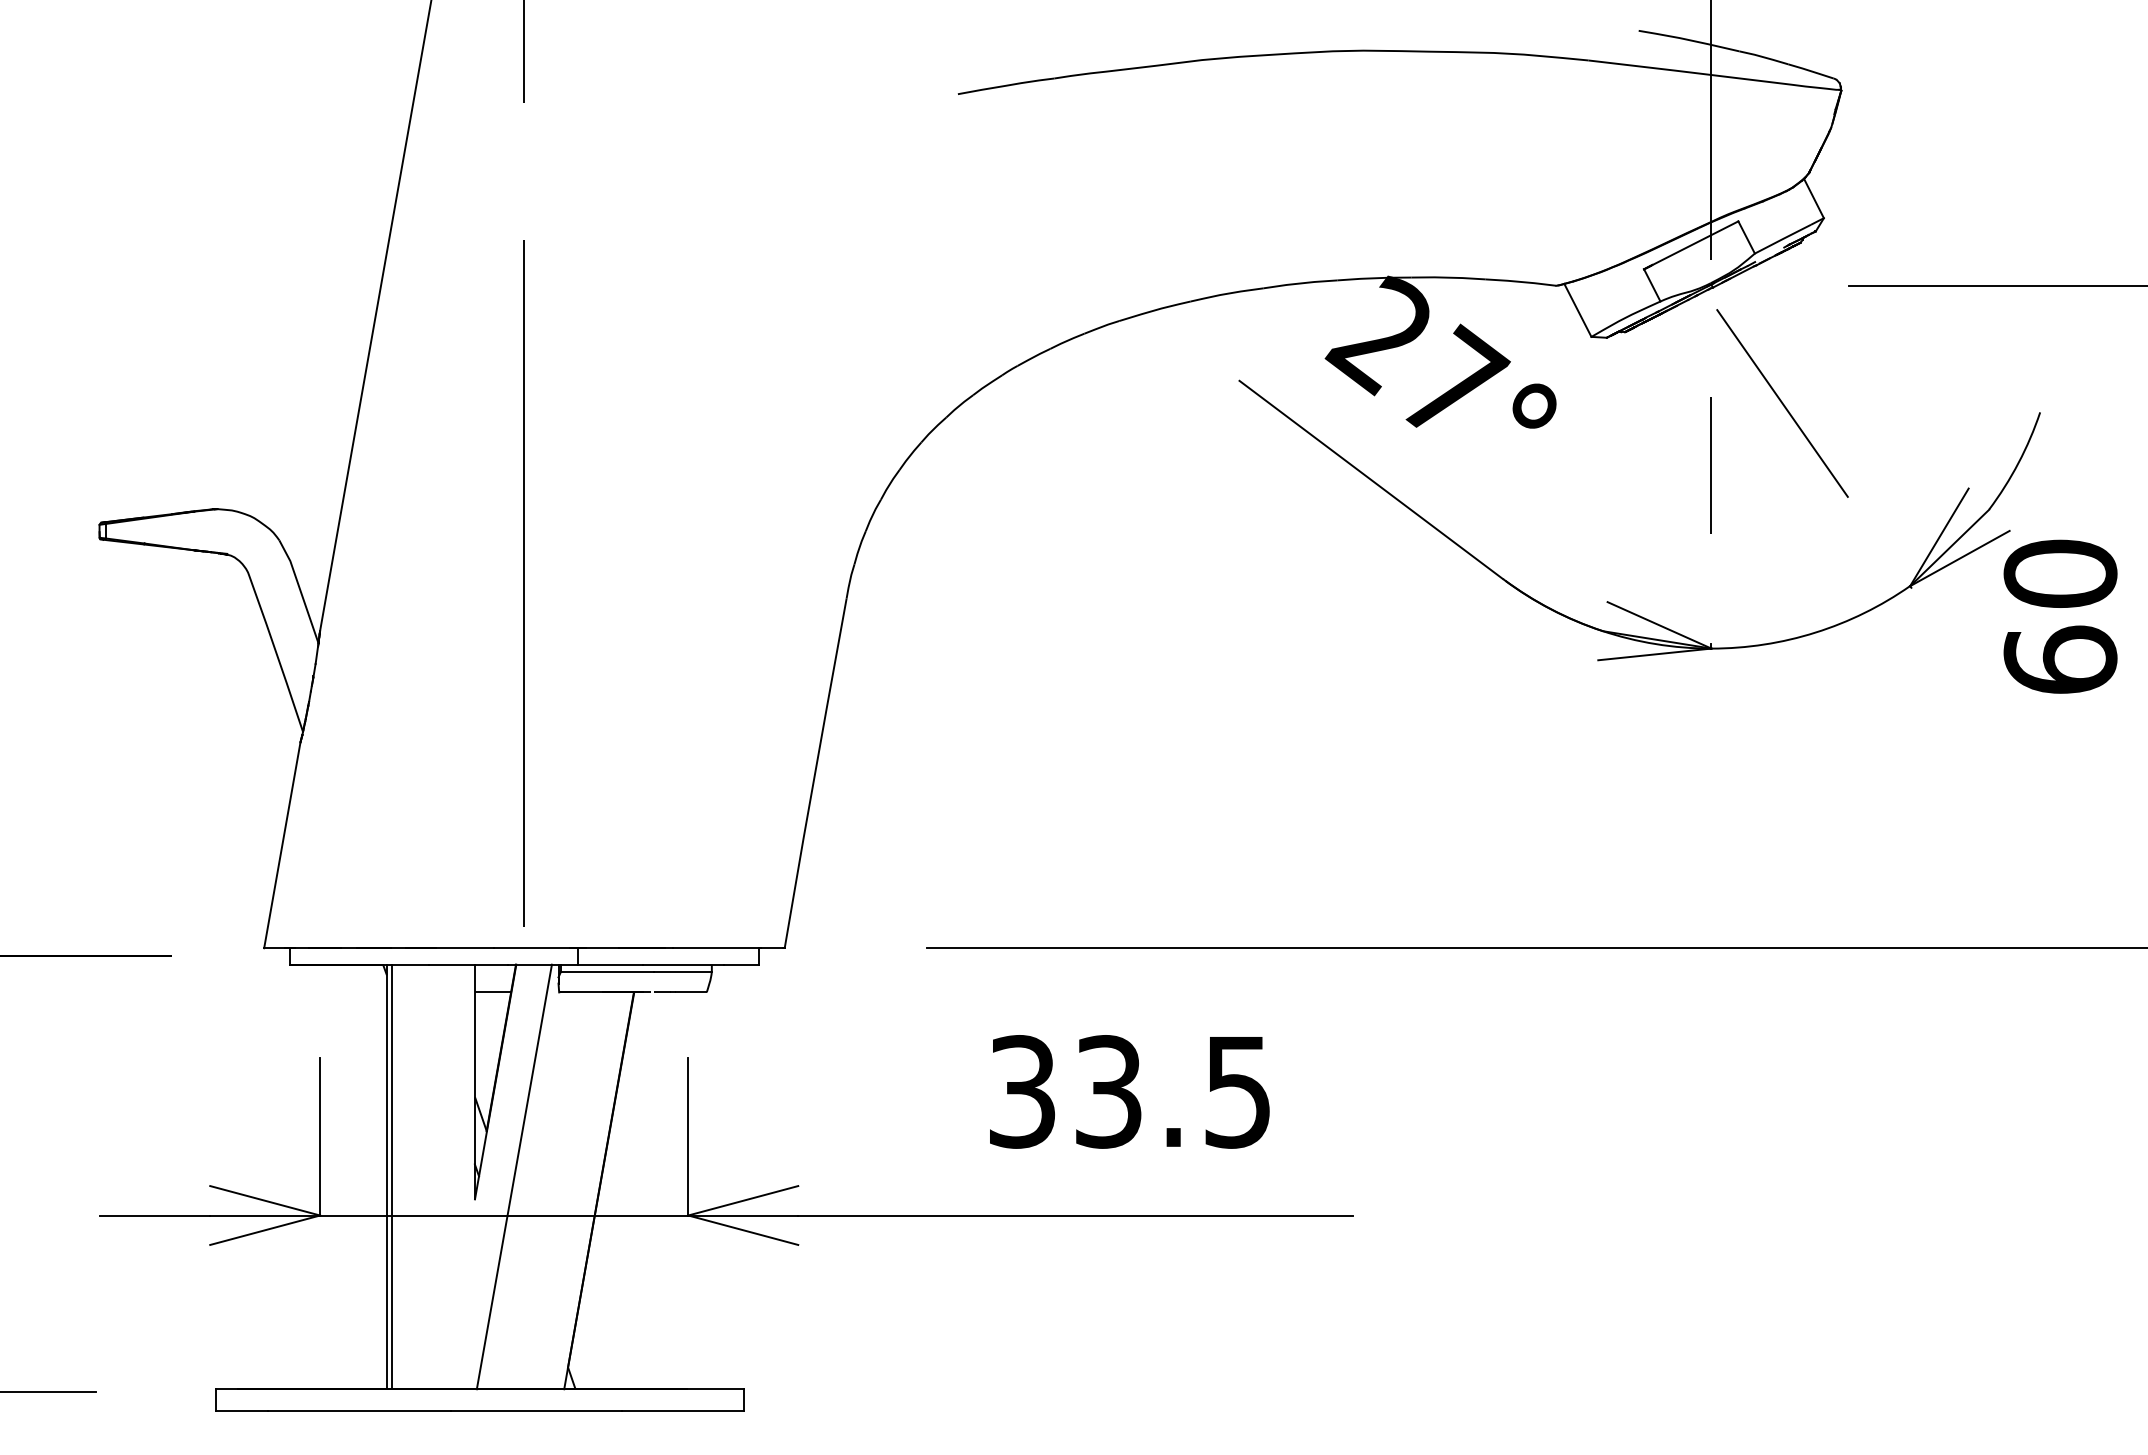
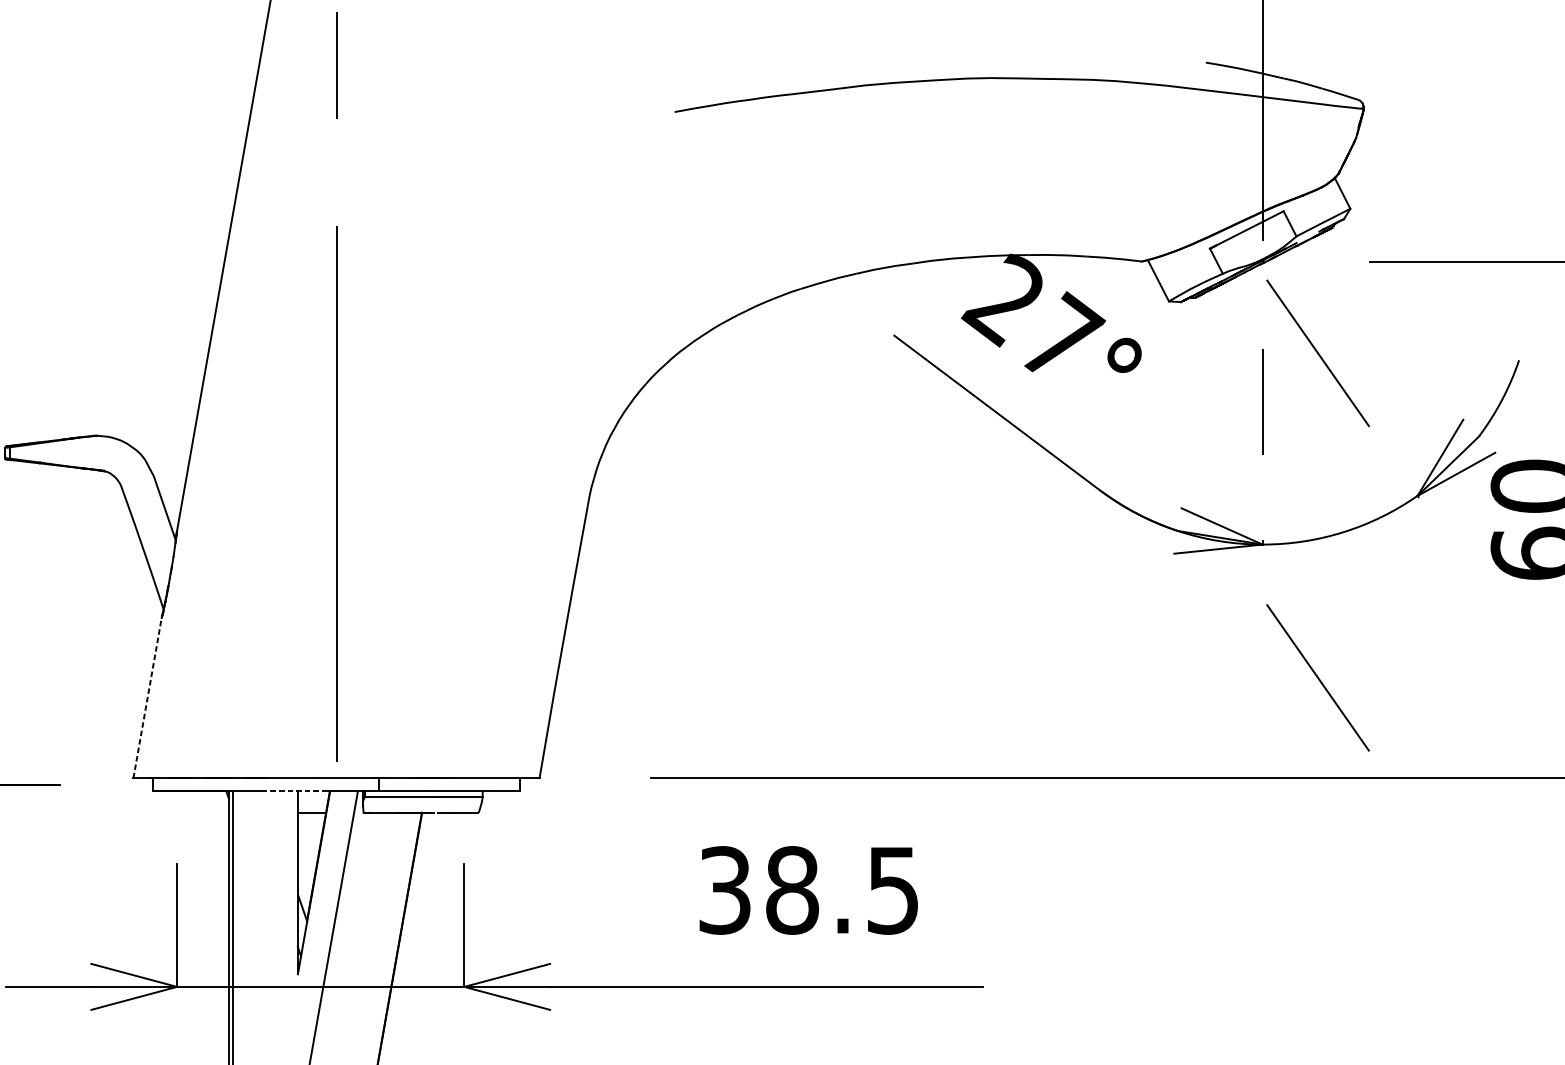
line: (1782, 819) -> (1318, 677), added
line: (282, 844) -> (147, 697), solid -> dashed
line: (468, 964) -> (292, 791), solid -> dashed
text: (1108, 1091) -> (792, 890), 33.5 -> 38.5

